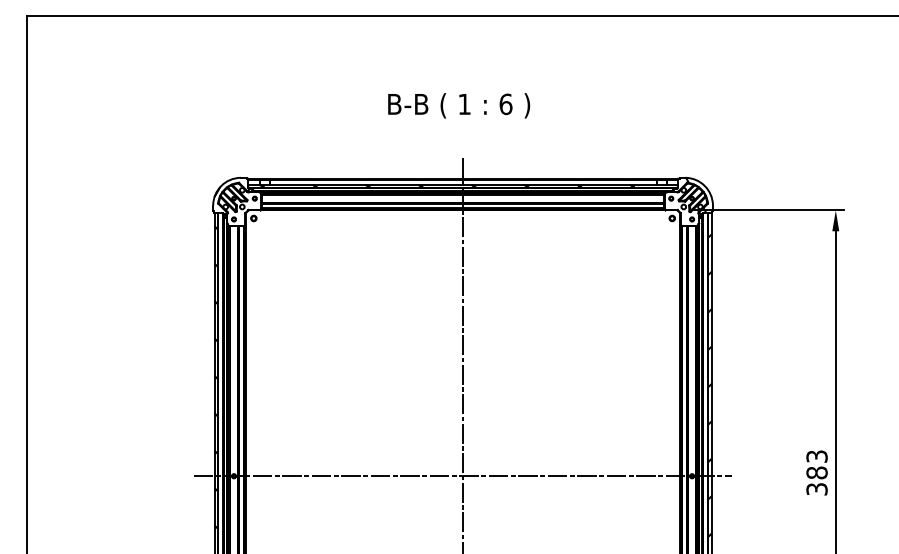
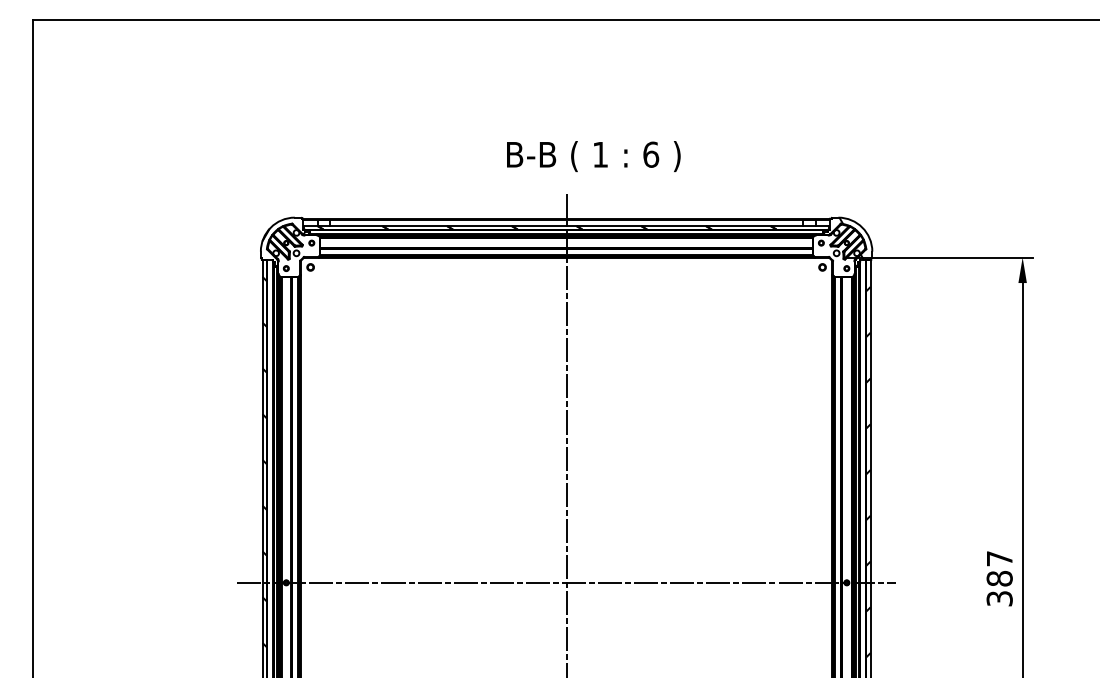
text: (458, 105) -> (593, 156), moved
text: (816, 456) -> (999, 558), 383 -> 387

